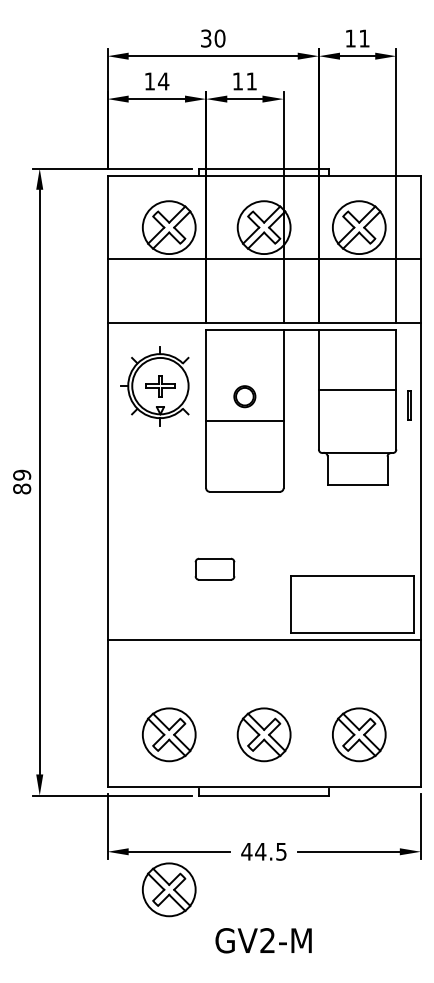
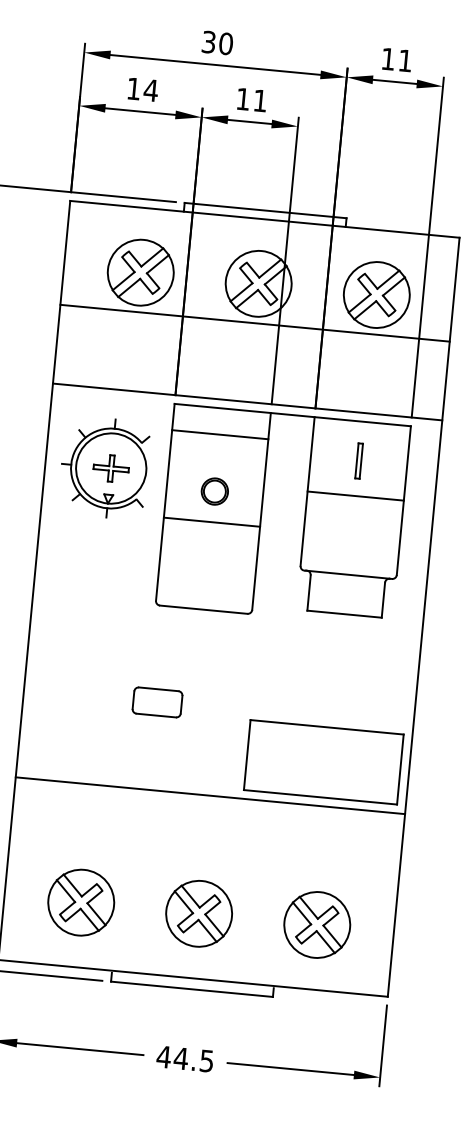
line: (244, 350) -> (219, 434), added
line: (408, 405) -> (357, 460), moved
part: (169, 889) -> (63, 1094), removed

